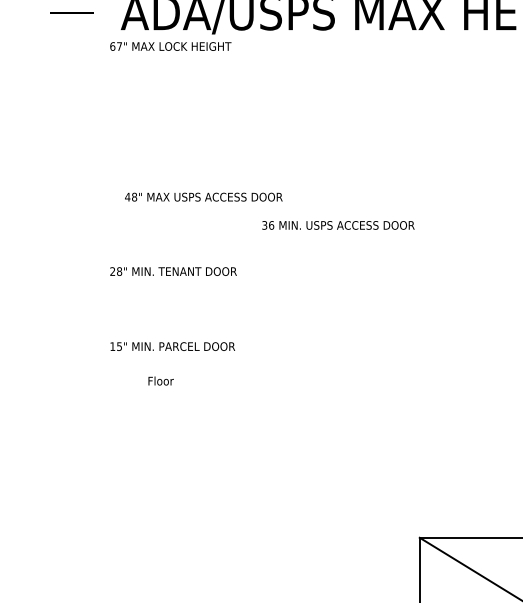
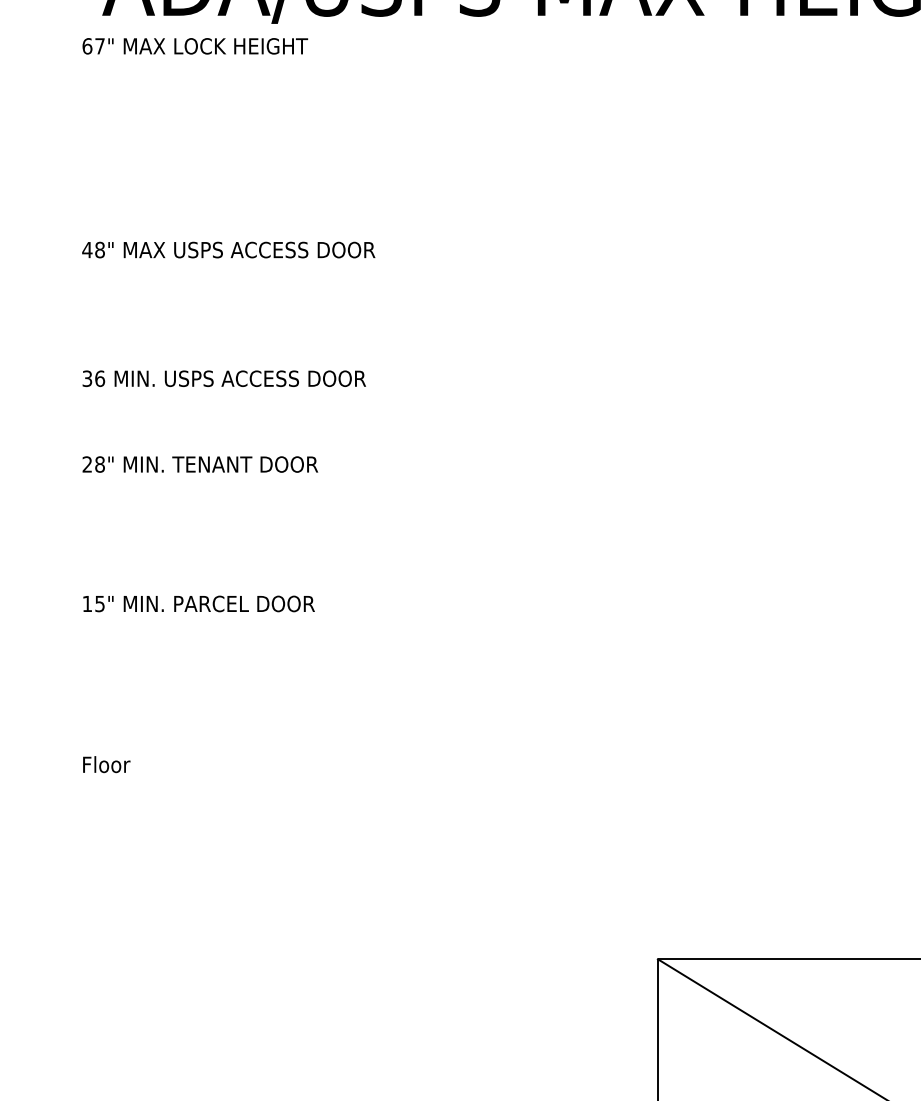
text: (203, 196) -> (228, 248), moved
text: (338, 225) -> (224, 378), moved
text: (160, 380) -> (105, 763), moved

